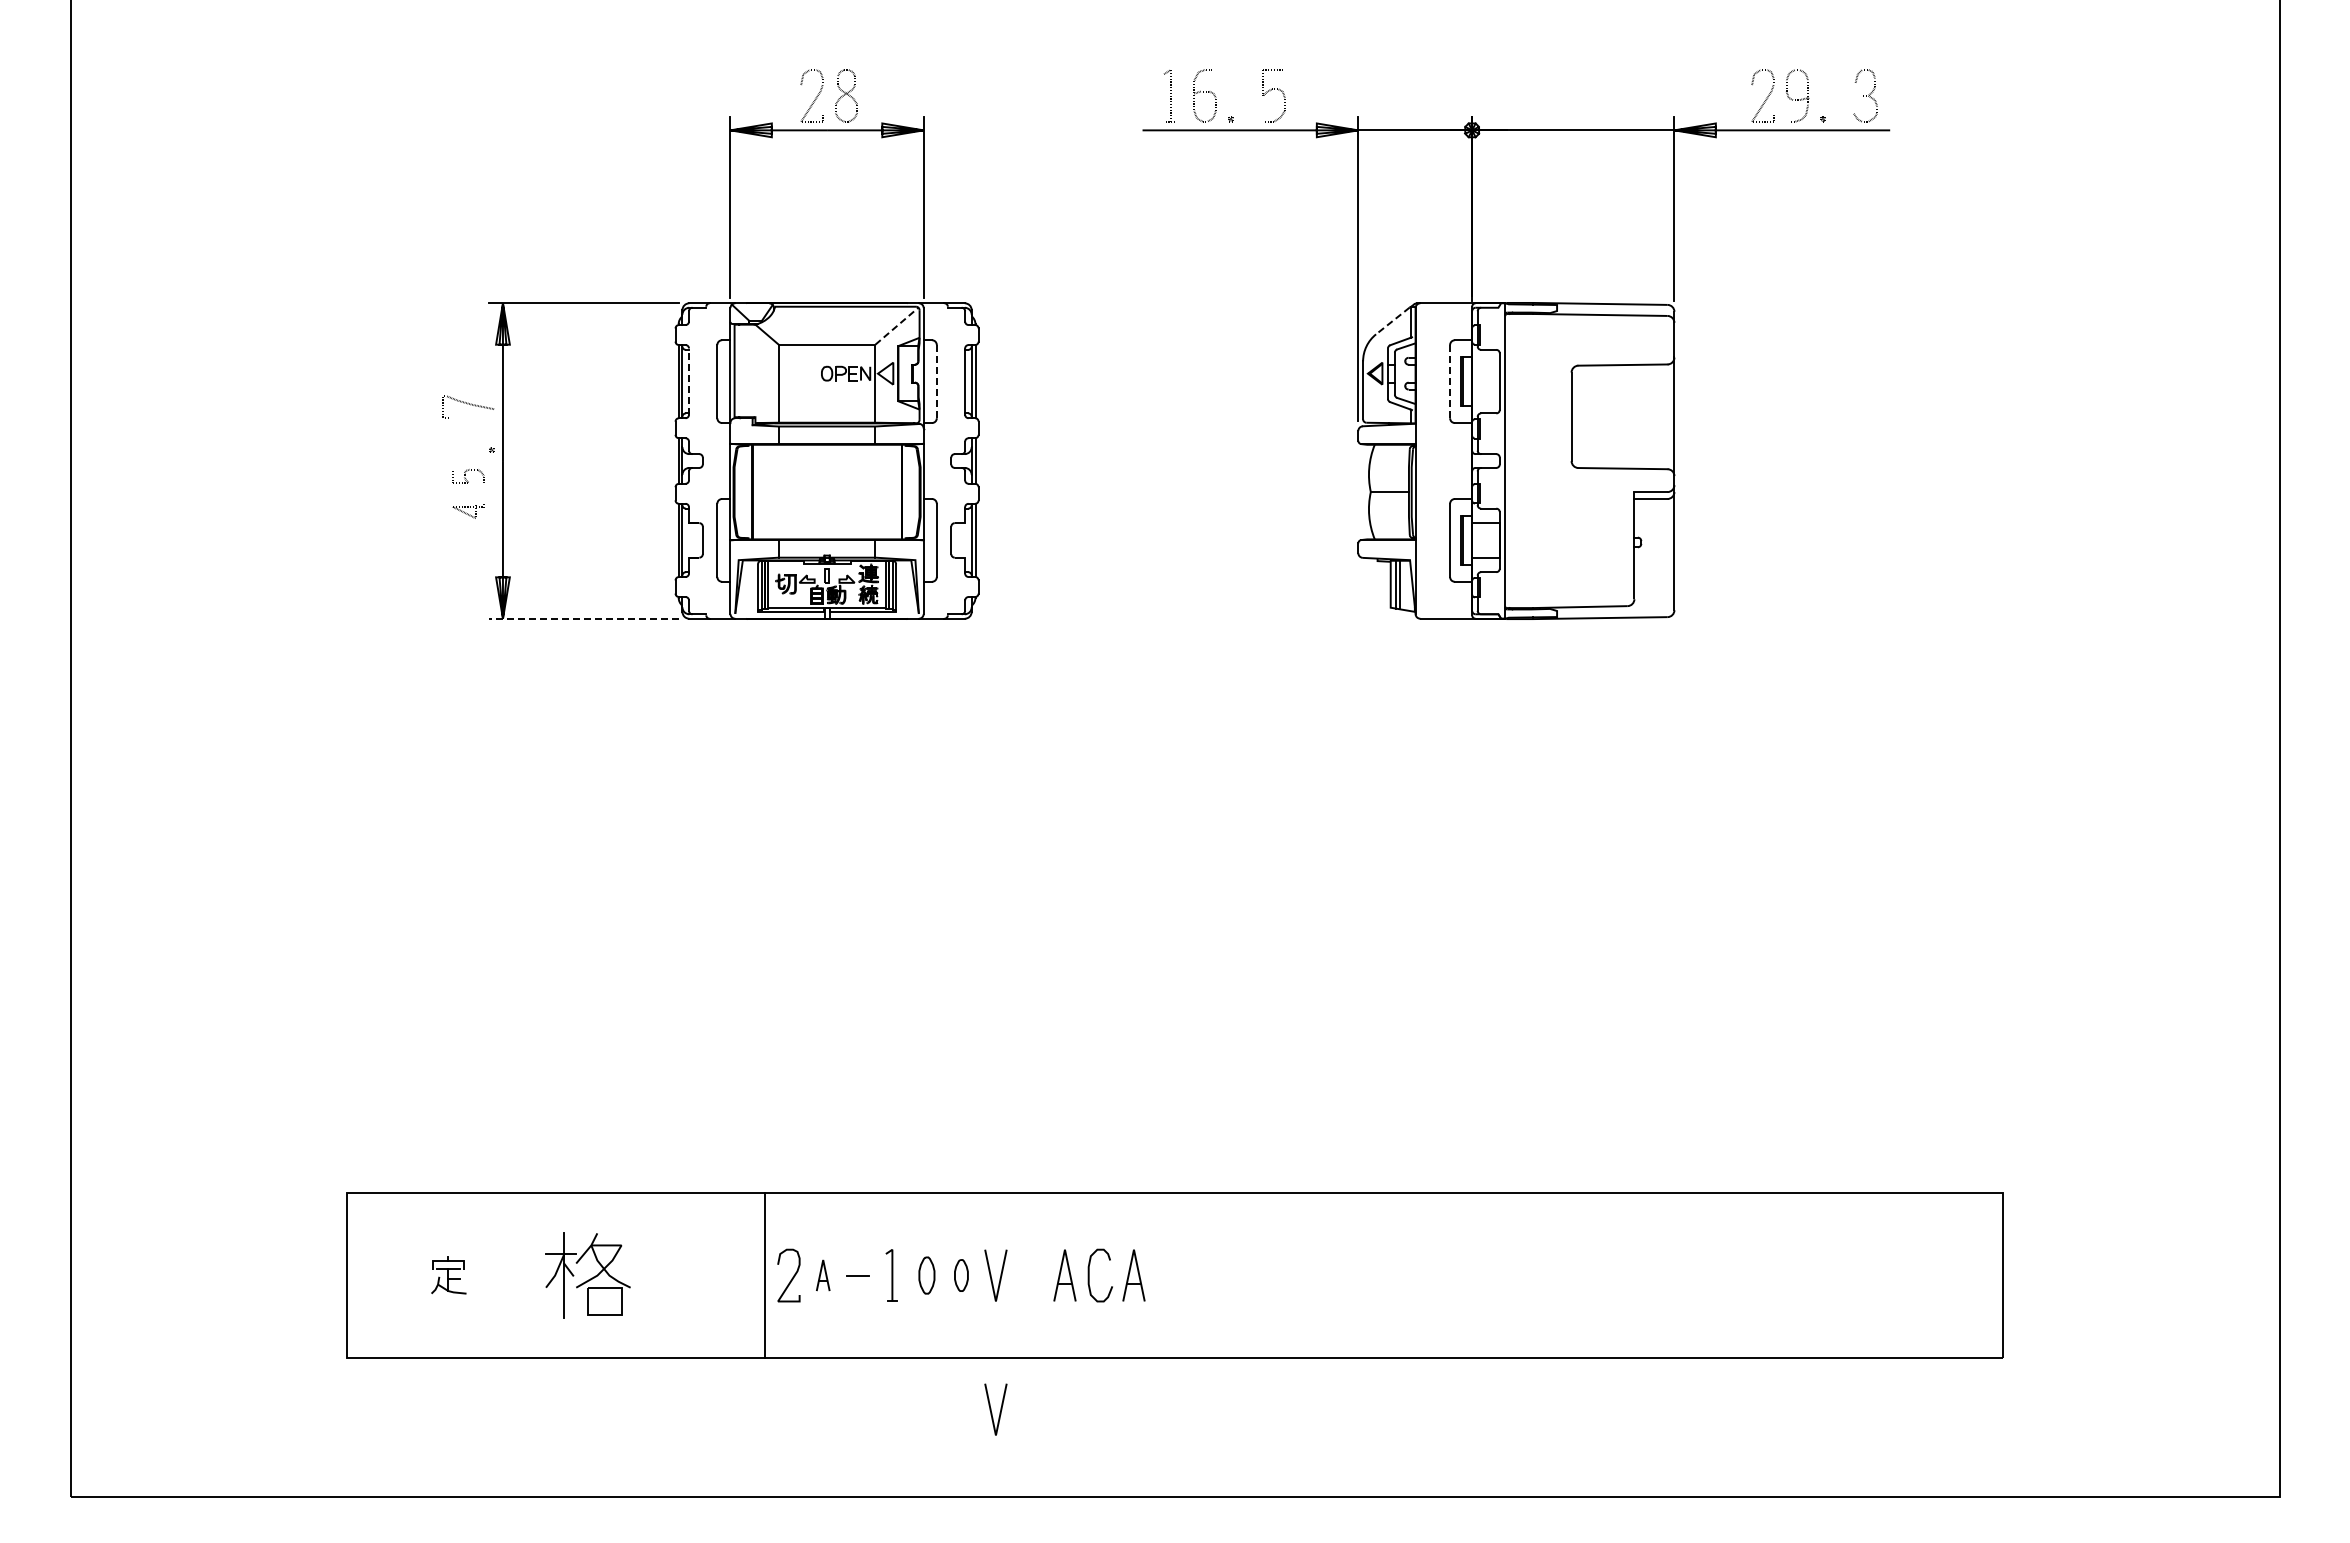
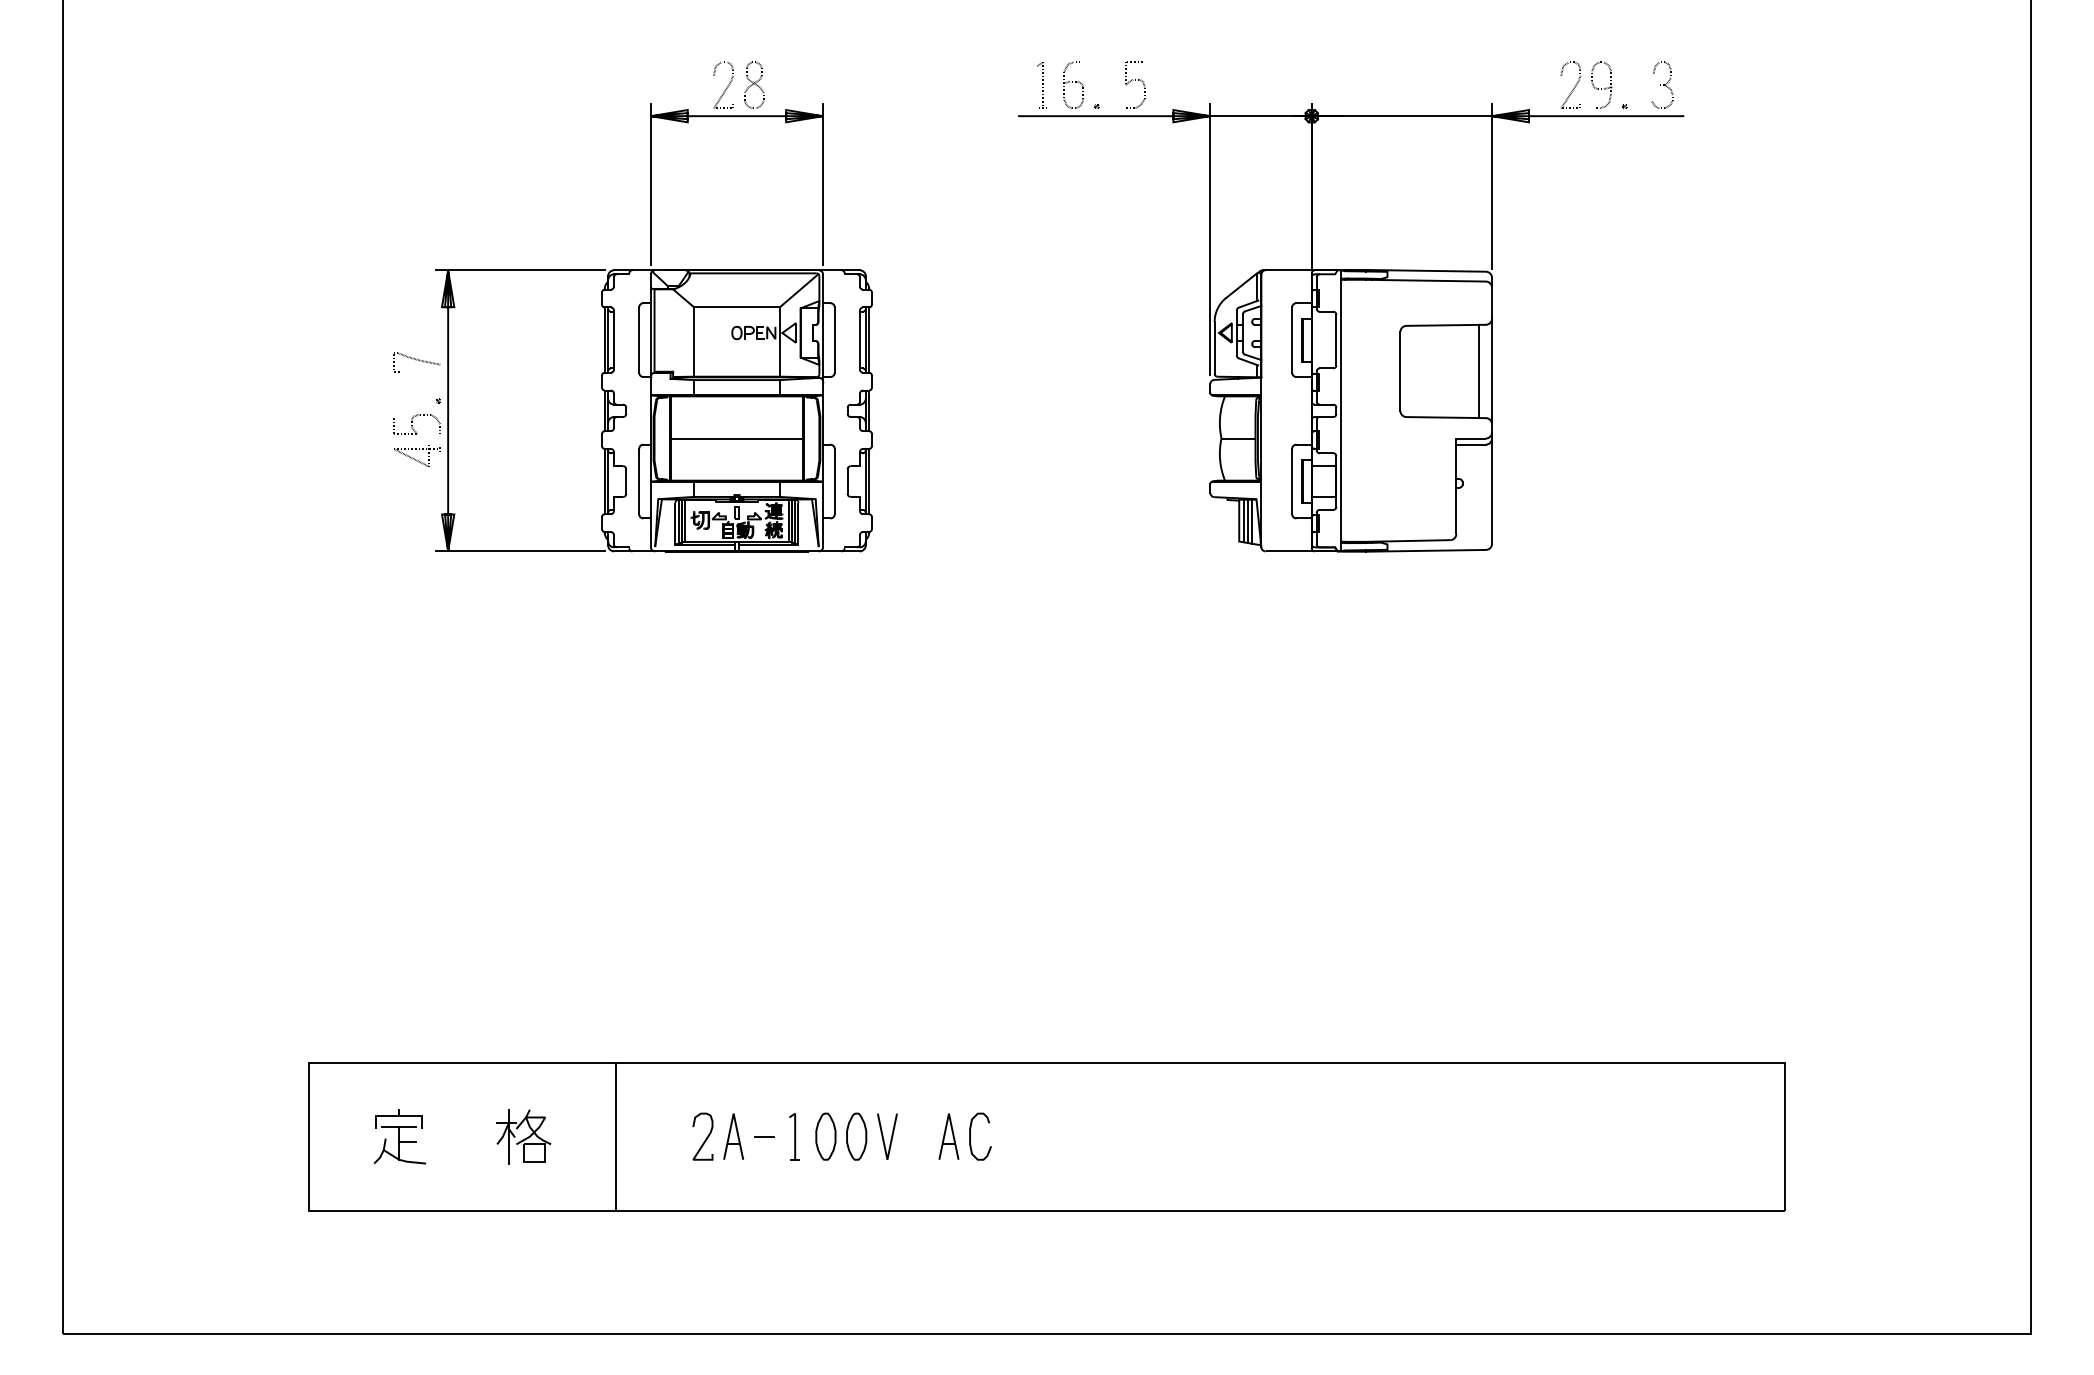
line: (1392, 320) -> (1240, 285), dashed -> solid
line: (897, 325) -> (799, 290), dashed -> solid
line: (689, 381) -> (614, 339), dashed -> solid
line: (936, 381) -> (834, 339), dashed -> solid
line: (1450, 381) -> (1292, 339), dashed -> solid
line: (1659, 416) -> (1478, 371), added
part: (468, 475) -> (417, 423), size x1.67
line: (826, 492) -> (736, 438), added
part: (468, 510) -> (417, 454), size x1.67
line: (1405, 585) -> (1252, 521), added
line: (584, 618) -> (520, 551), dashed -> solid
part: (448, 1275) -> (399, 1136), size x1.67
part: (587, 1275) -> (523, 1136), size x0.71
line: (764, 1275) -> (616, 1136), moved
part: (822, 1275) -> (732, 1136), size x1.67
part: (926, 1275) -> (825, 1136), size x1.43
part: (961, 1275) -> (856, 1136), size x1.67
part: (1133, 1275) -> (1010, 1136), removed
line: (991, 1409) -> (883, 1256), removed

